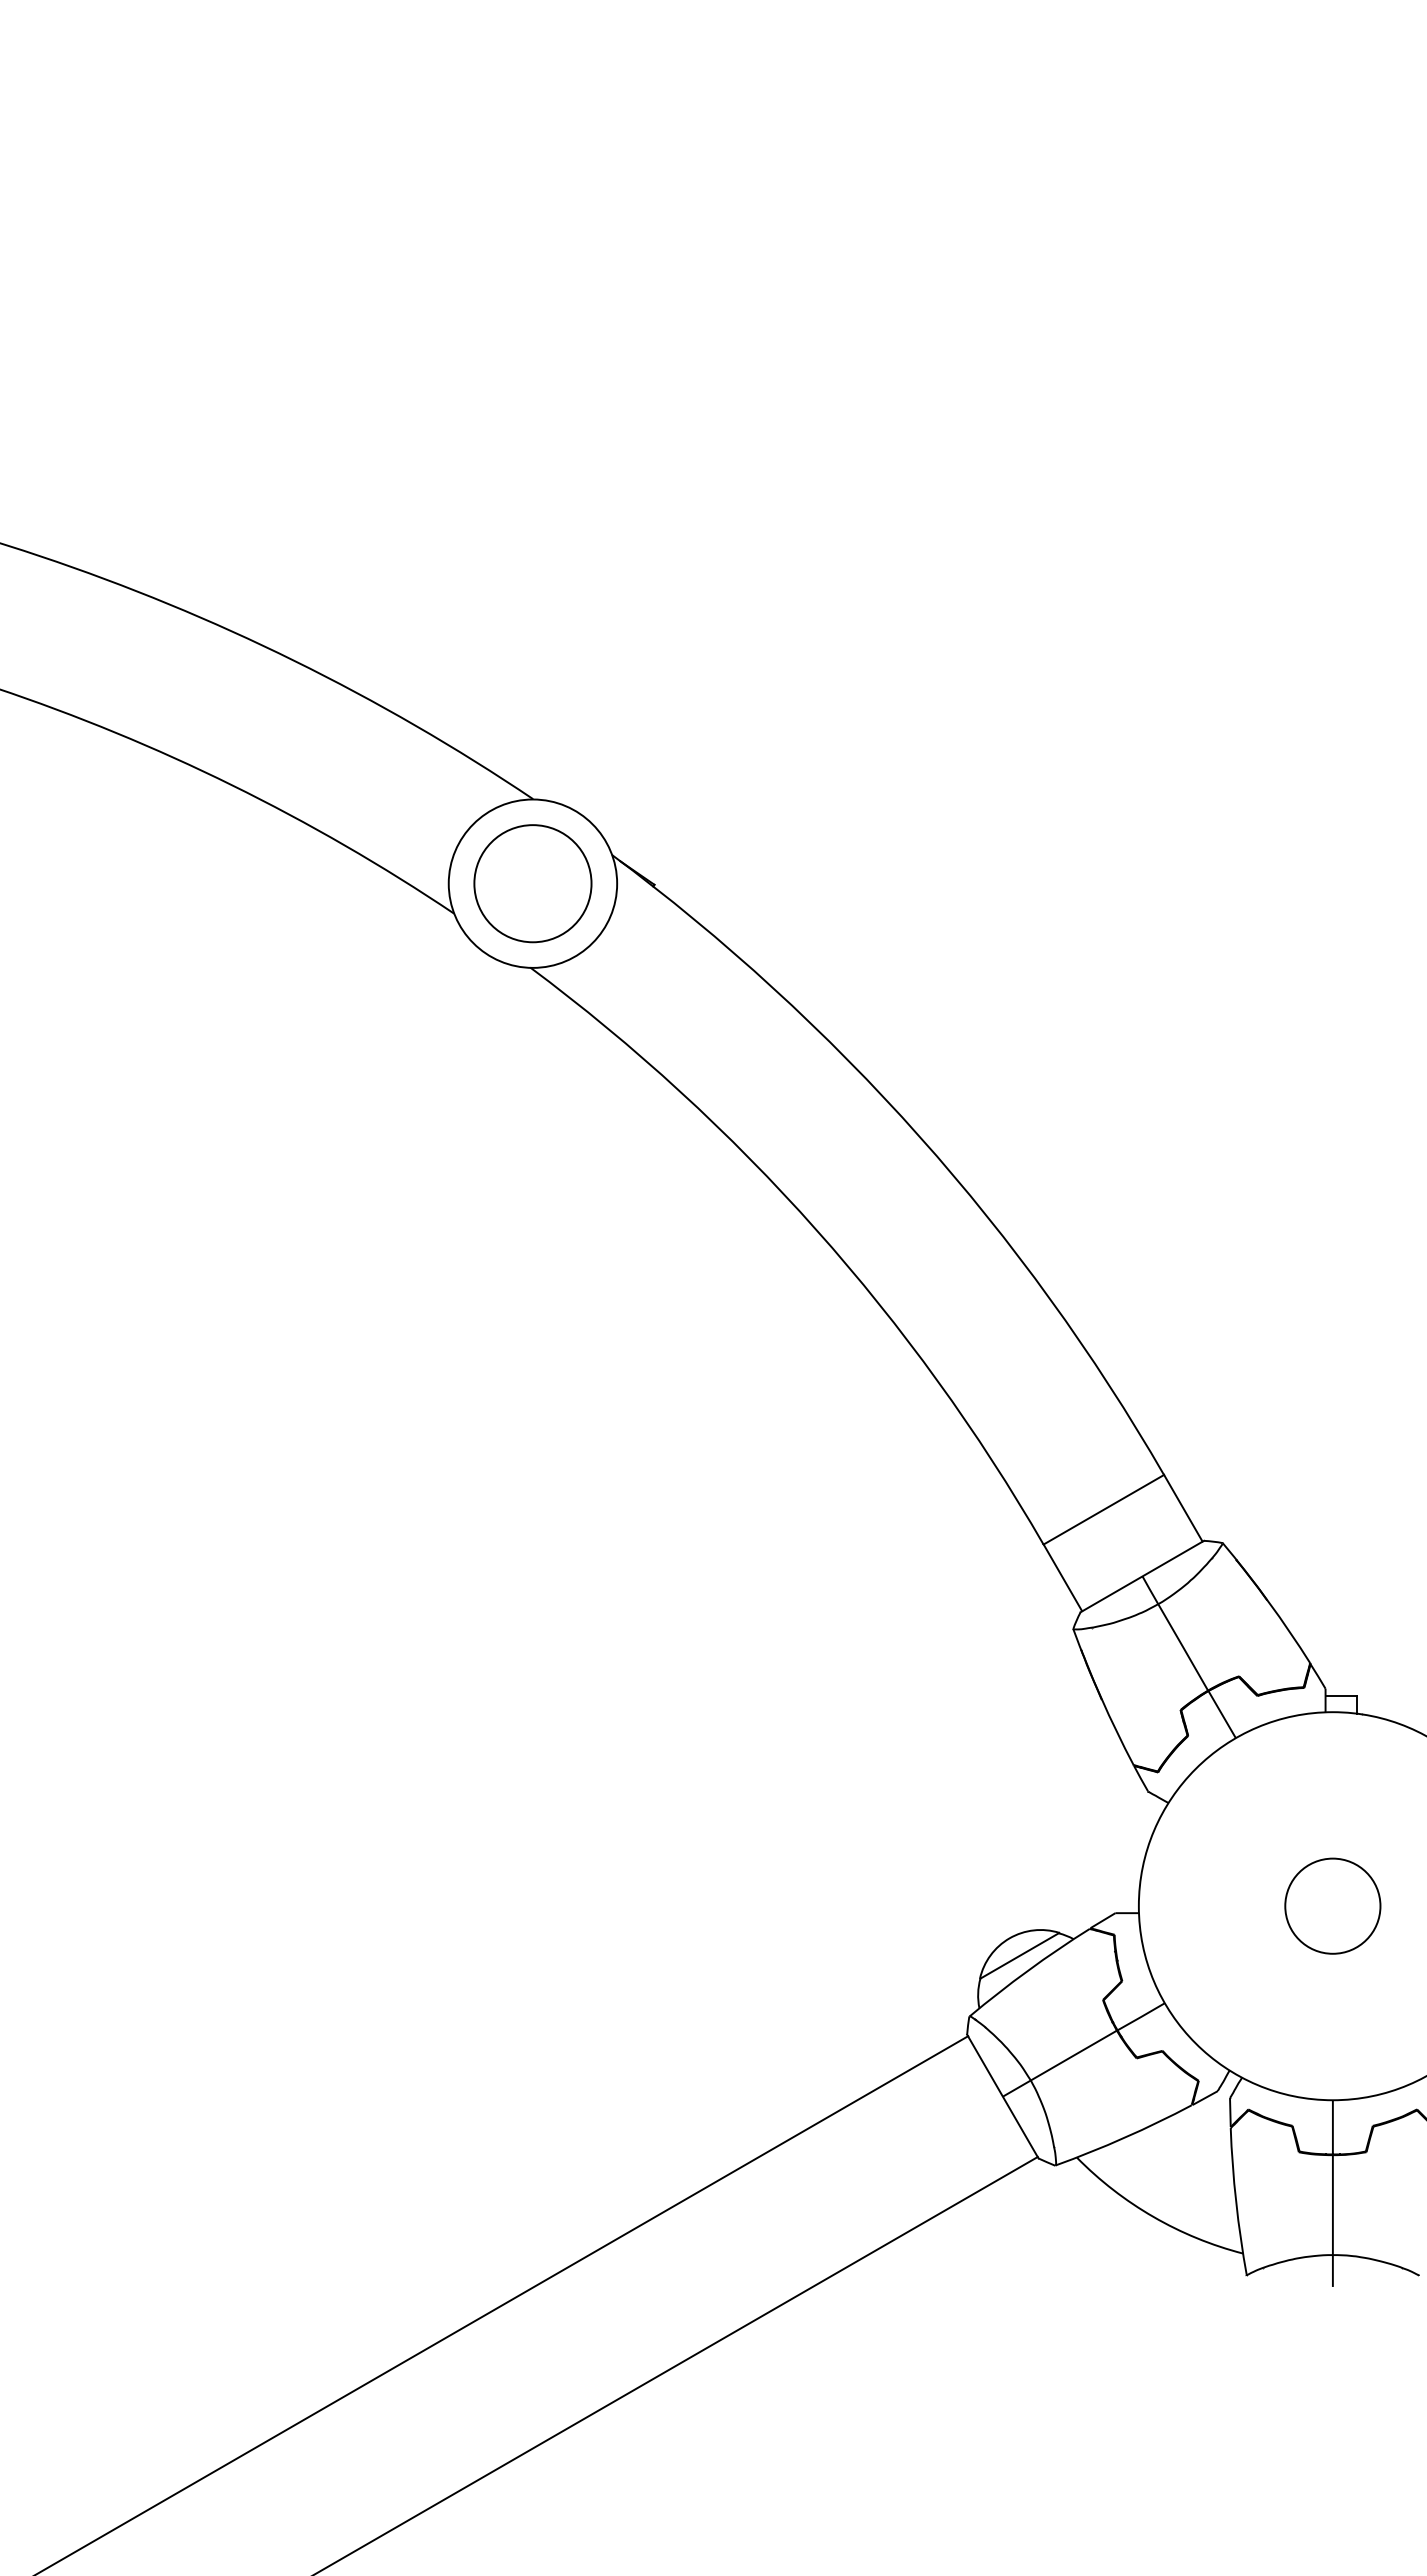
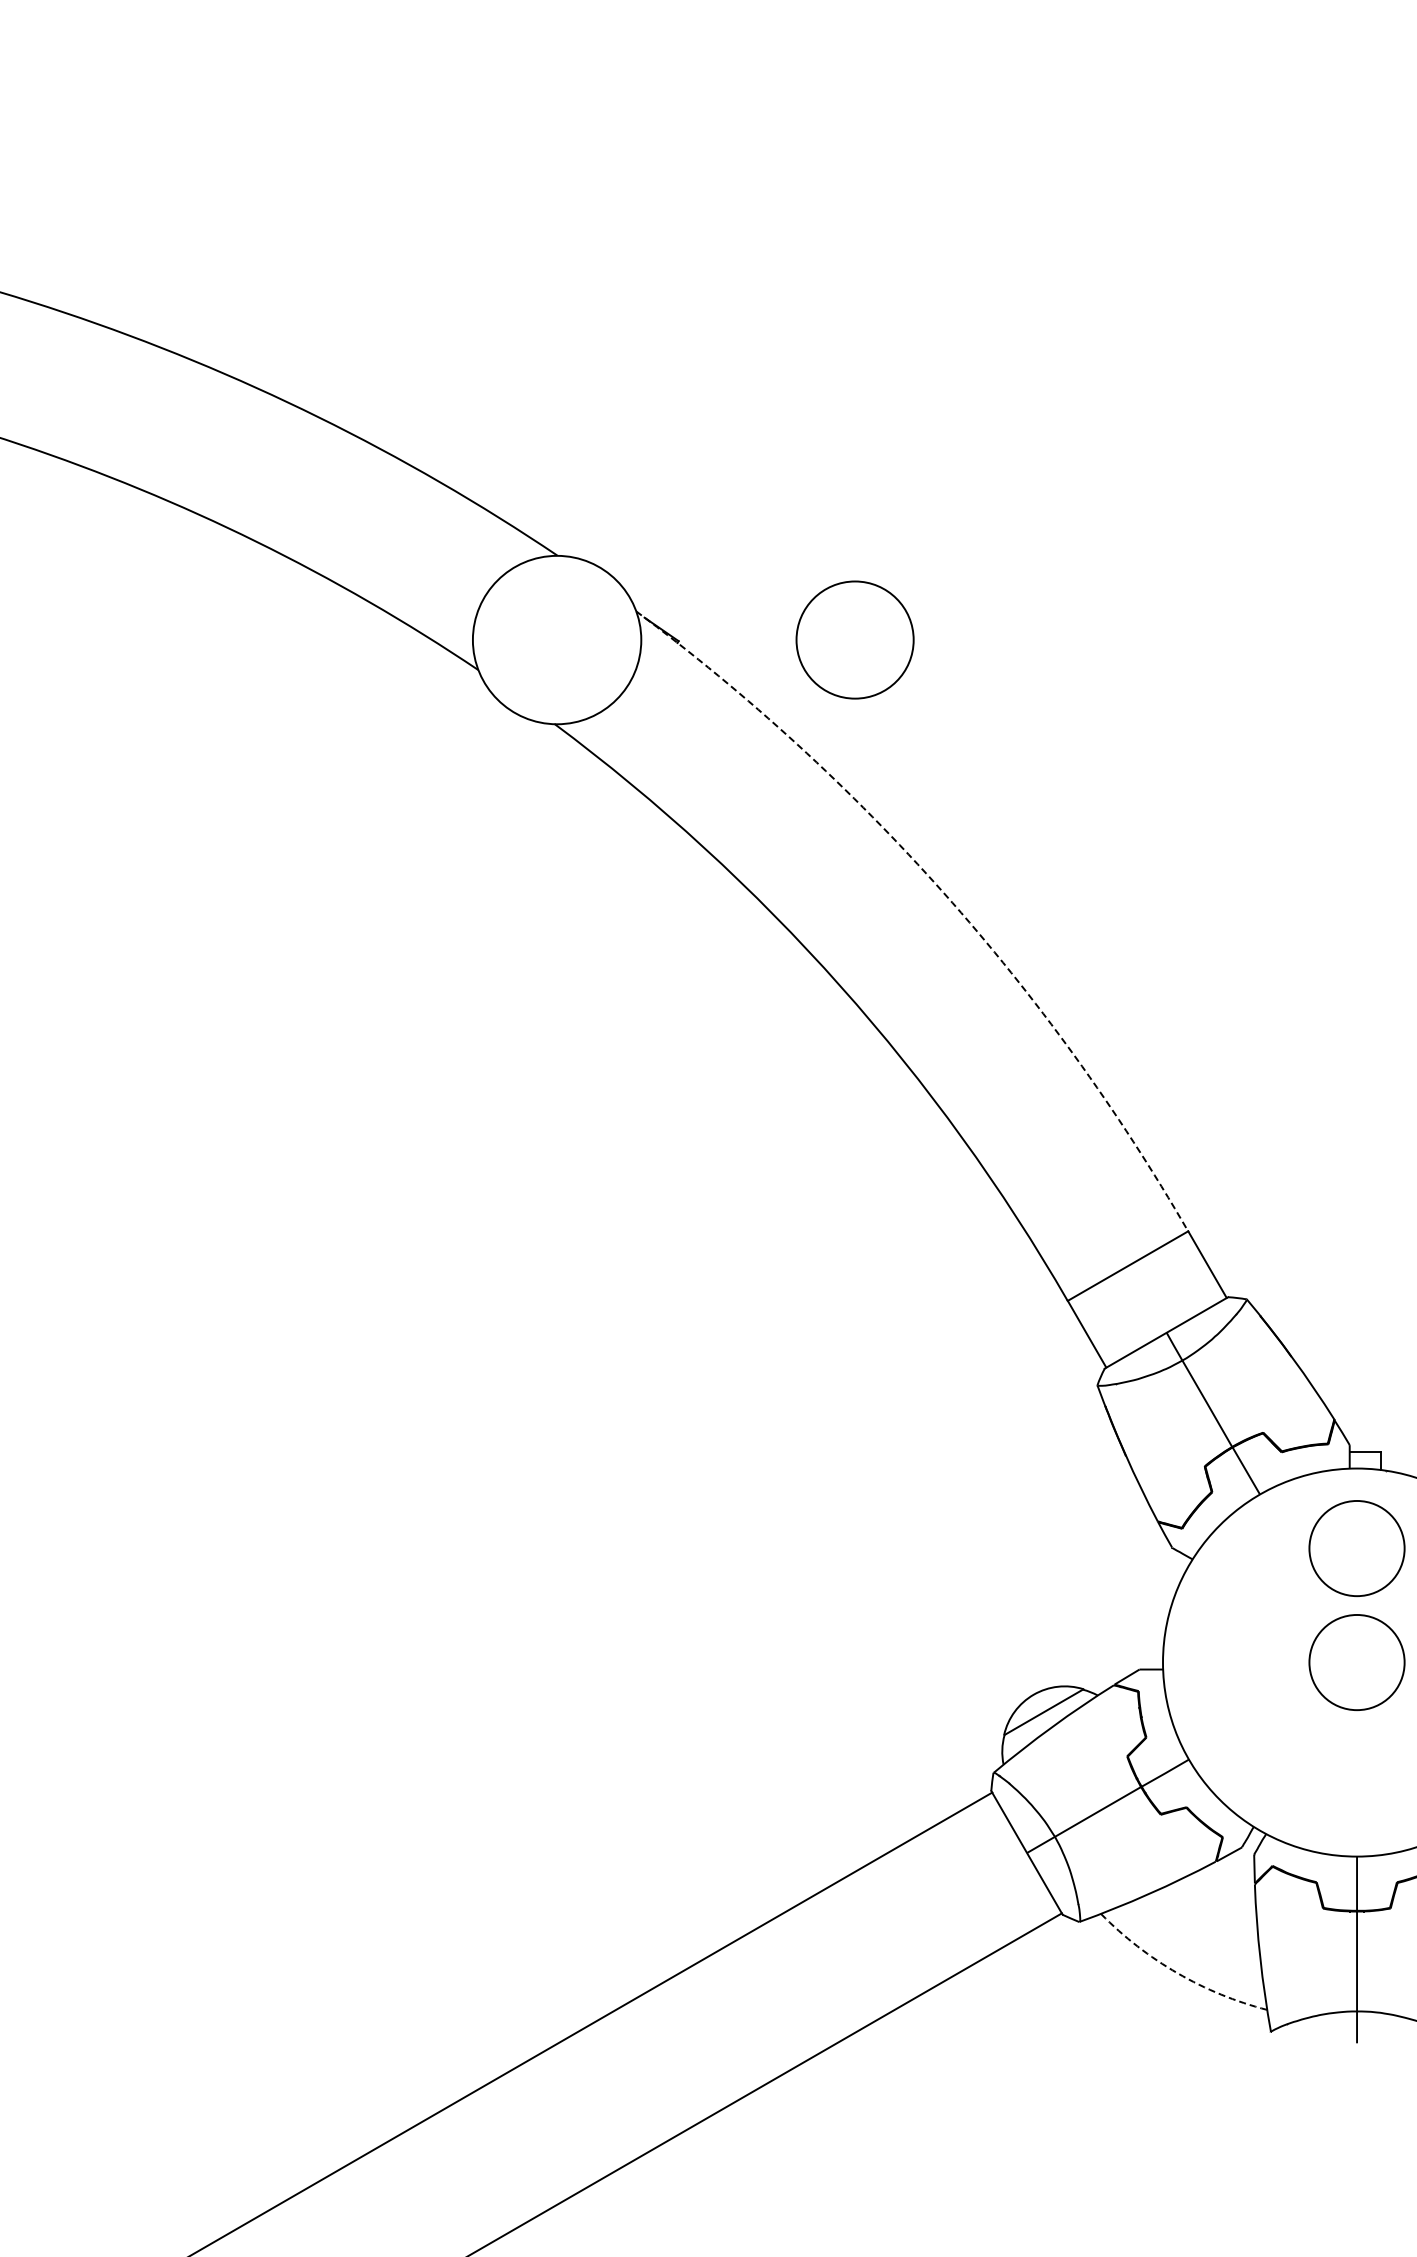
circle: (532, 883) -> (854, 639), moved
arc: (919, 1136) -> (943, 892), solid -> dashed
circle: (1332, 1791) -> (1356, 1547), added
arc: (1153, 2216) -> (1177, 1972), solid -> dashed

